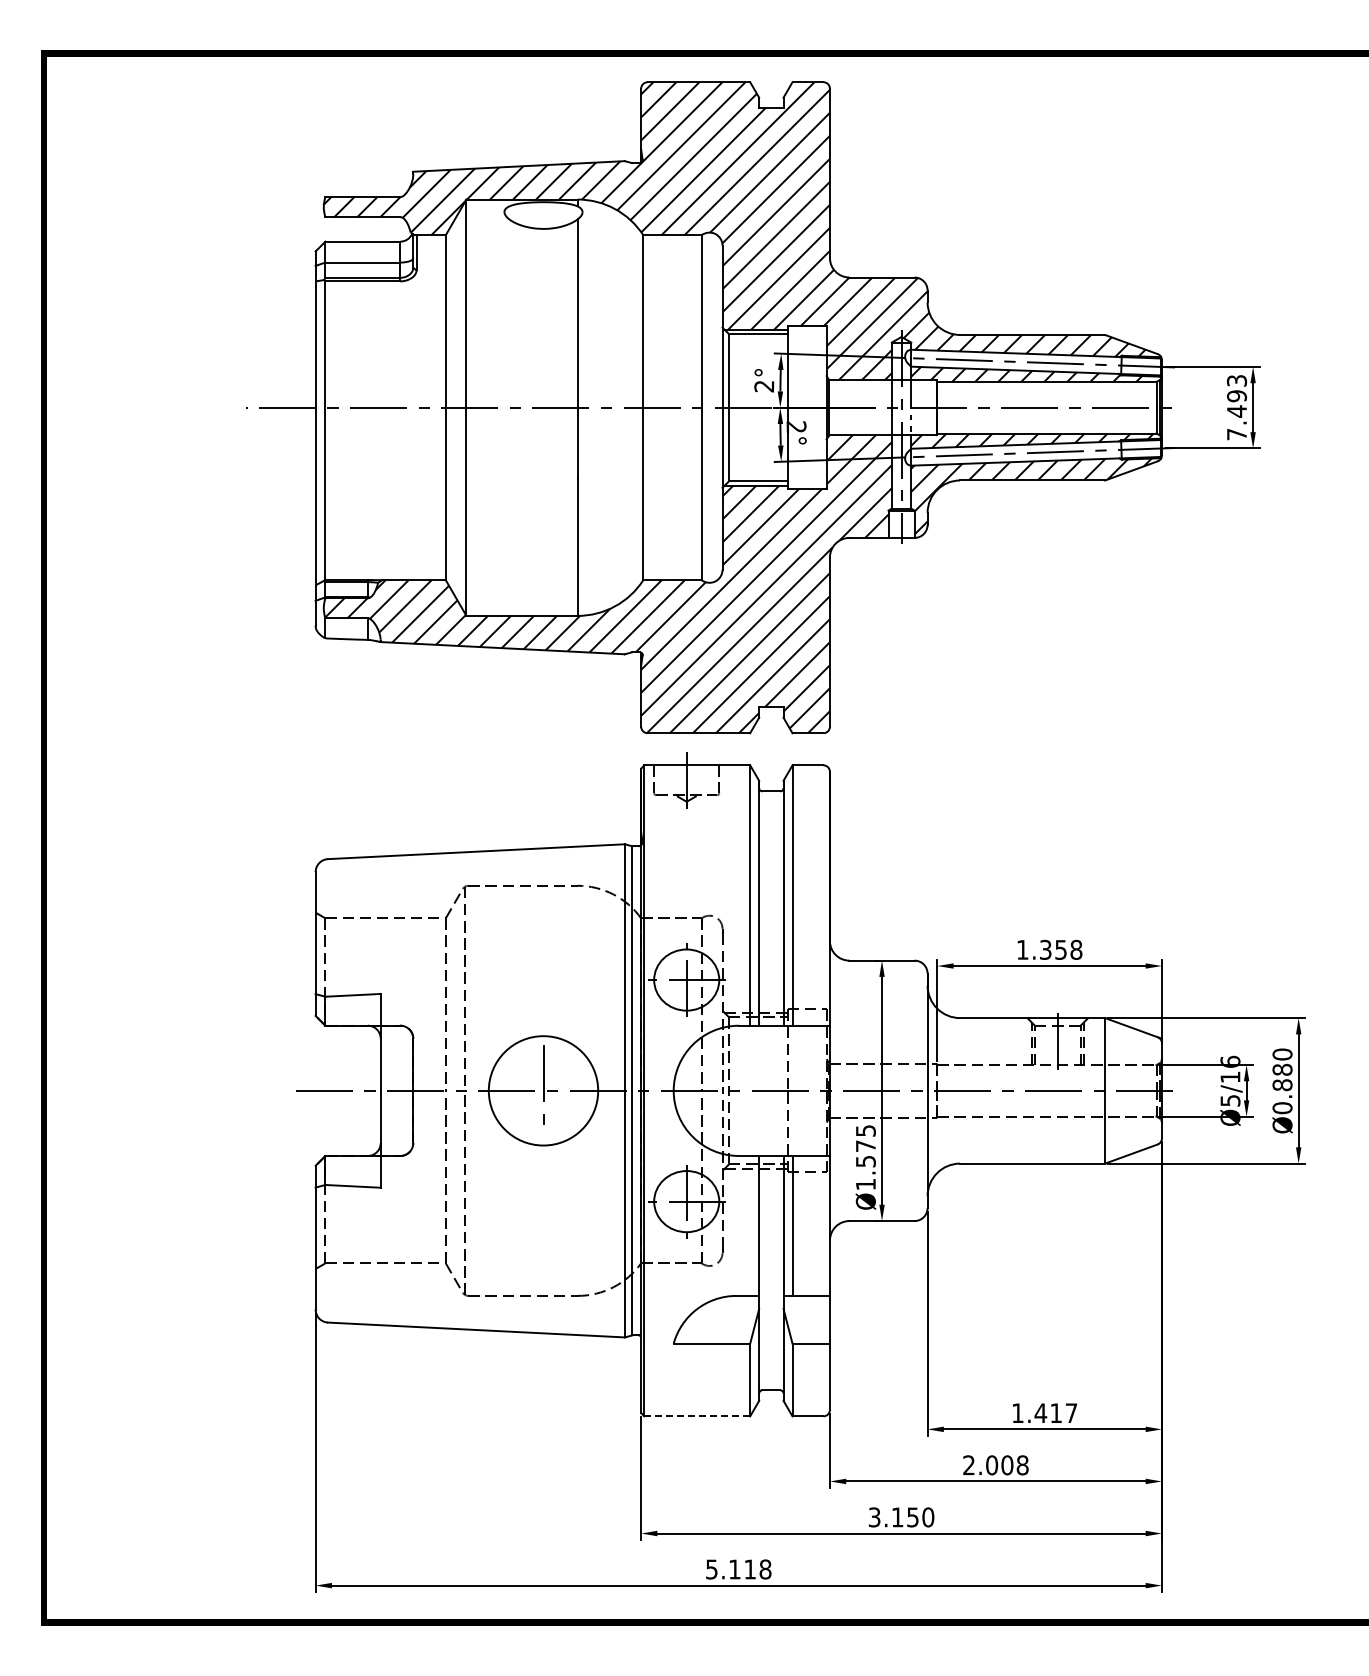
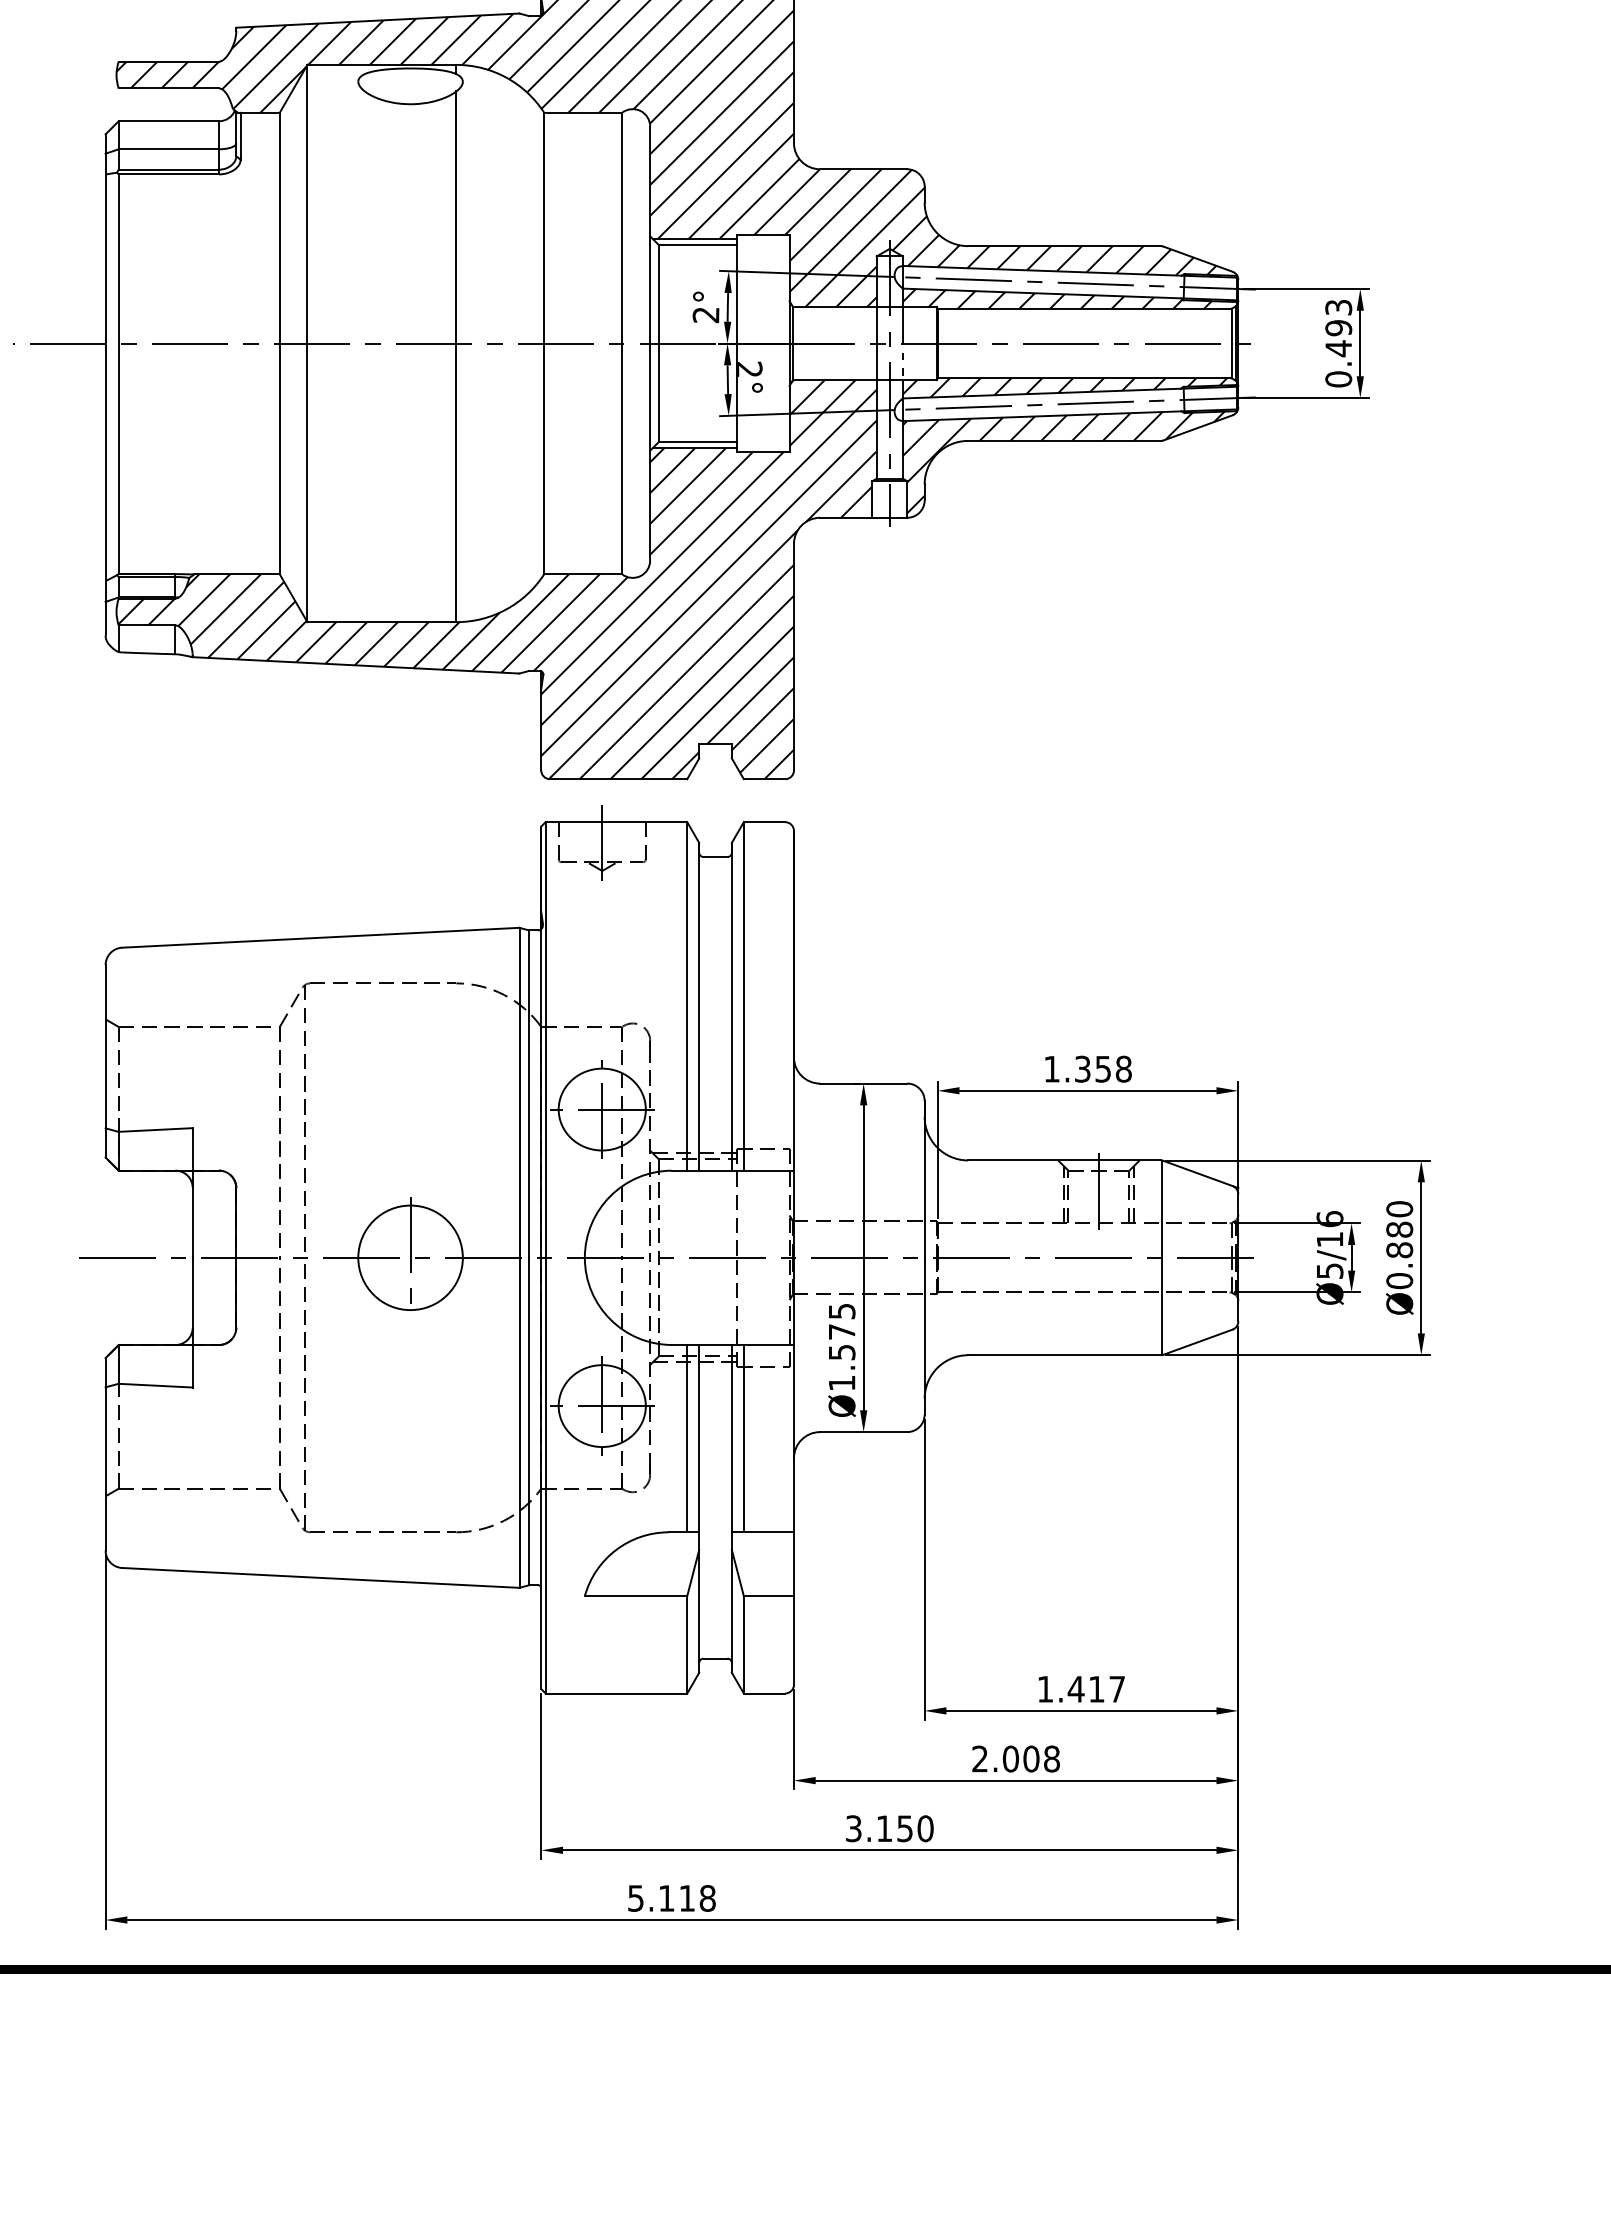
text: (1237, 434) -> (1339, 379), 7.493 -> 0.493
circle: (543, 1090) -> (410, 1257), size x0.71
line: (750, 1225) -> (687, 1438), added
line: (697, 1416) -> (616, 1693), dashed -> solid

